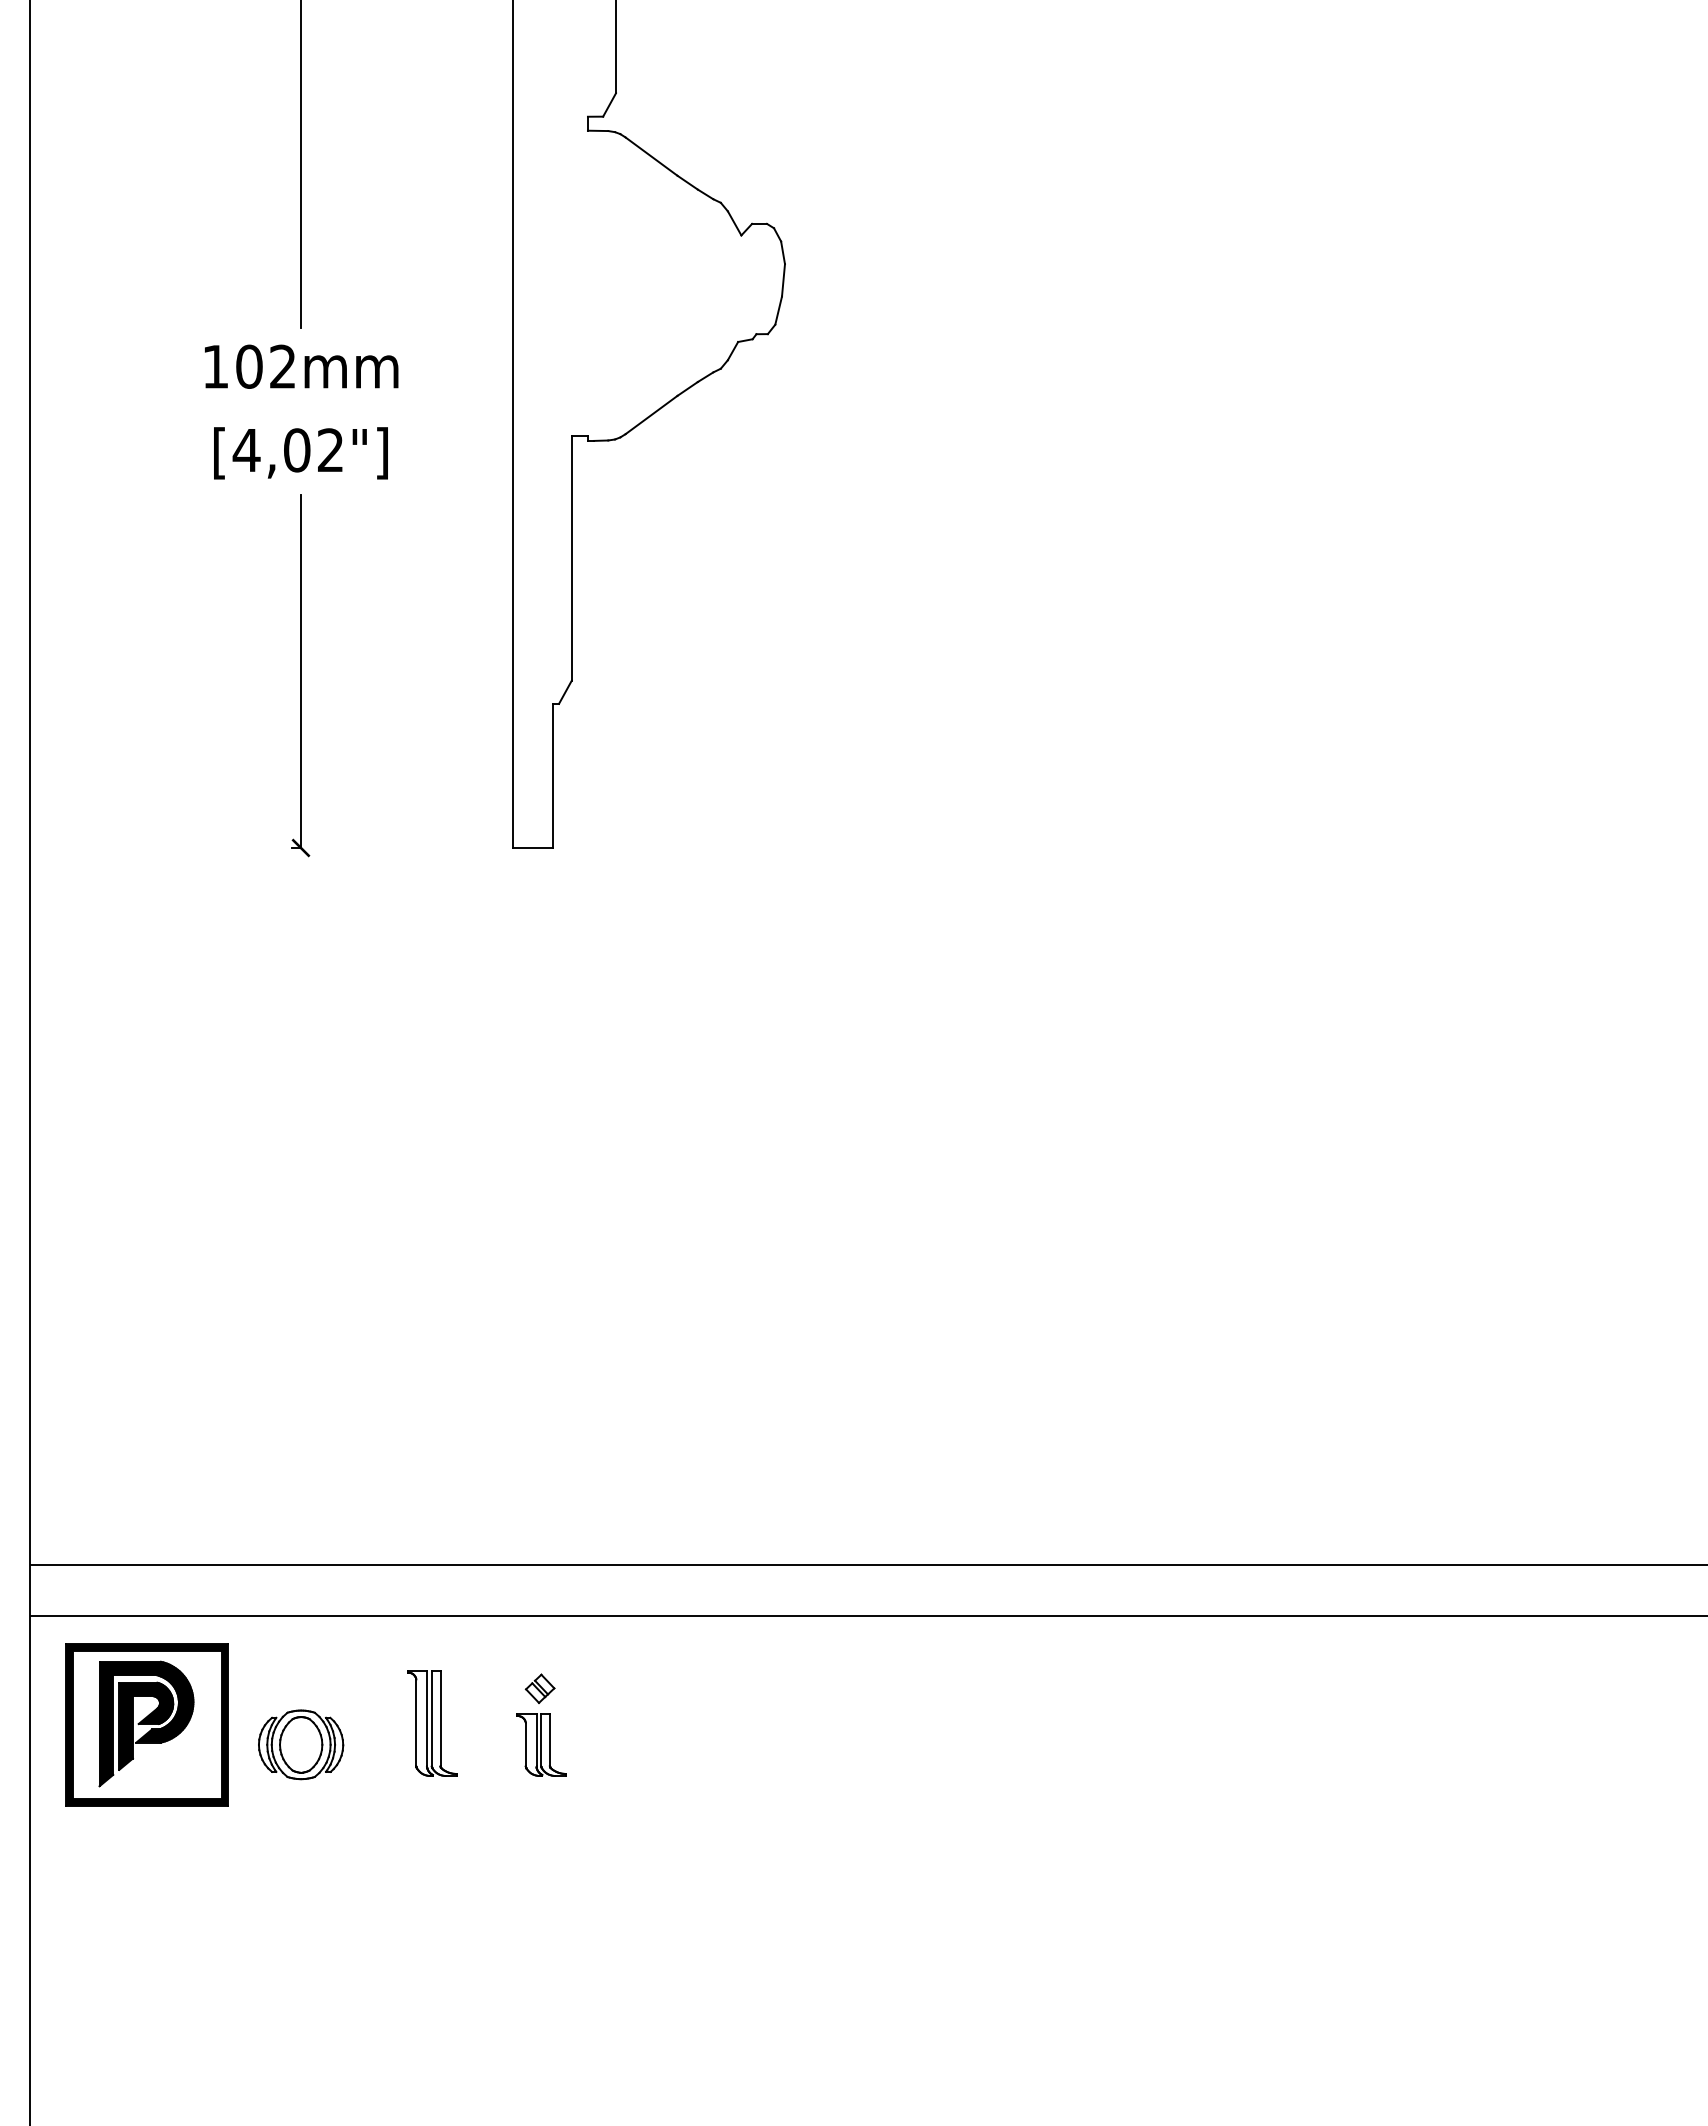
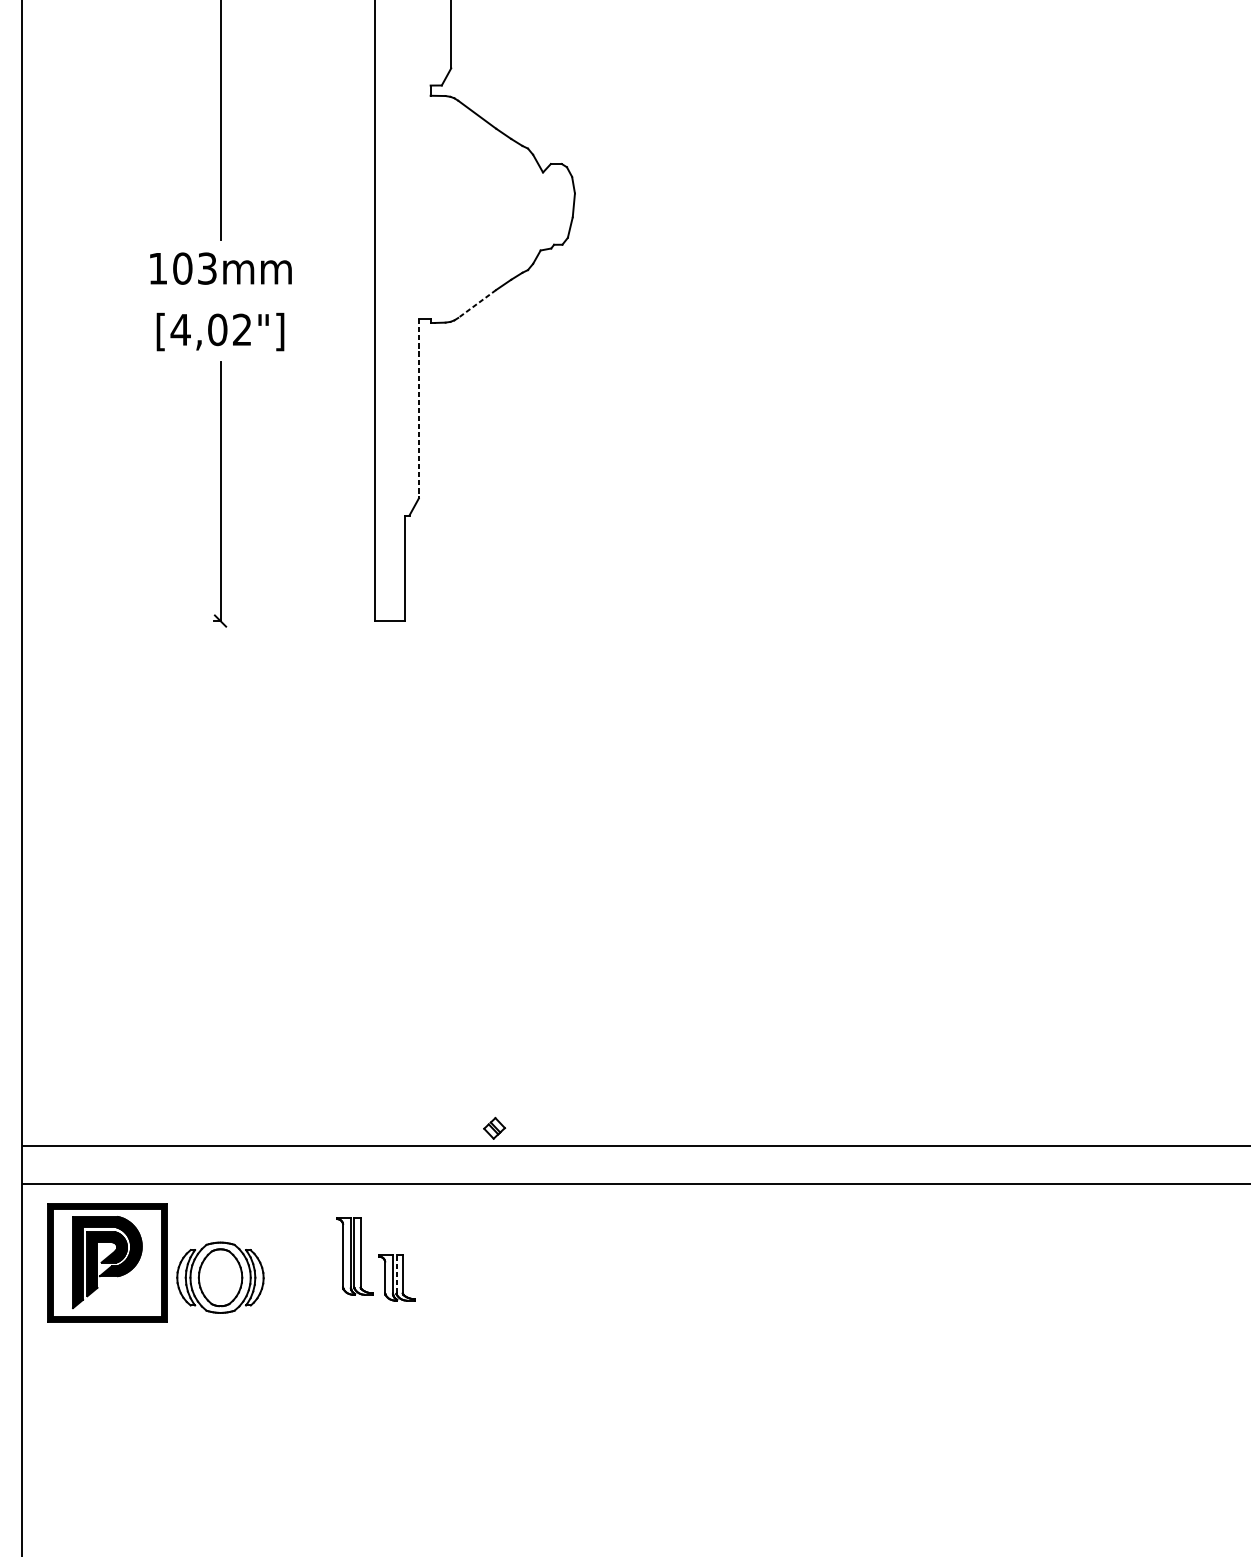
text: (282, 366) -> (206, 268), 102mm -> 103mm
line: (651, 415) -> (477, 304), solid -> dashed
line: (571, 558) -> (418, 409), solid -> dashed
part: (539, 1688) -> (494, 1128), moved
part: (432, 1723) -> (354, 1256), moved
line: (541, 1740) -> (396, 1274), solid -> dashed
part: (301, 1744) -> (220, 1277), size x1.4

